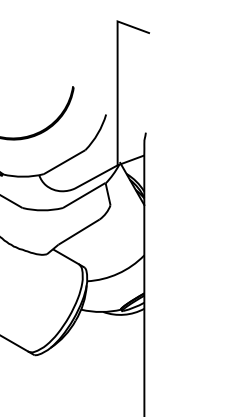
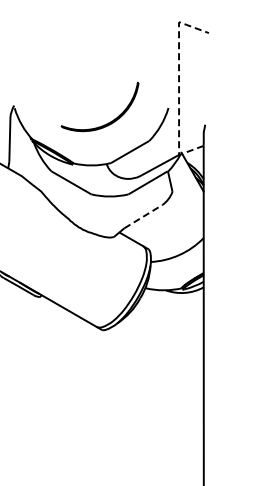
line: (118, 91) -> (179, 86), solid -> dashed
line: (79, 232) -> (143, 216), solid -> dashed

